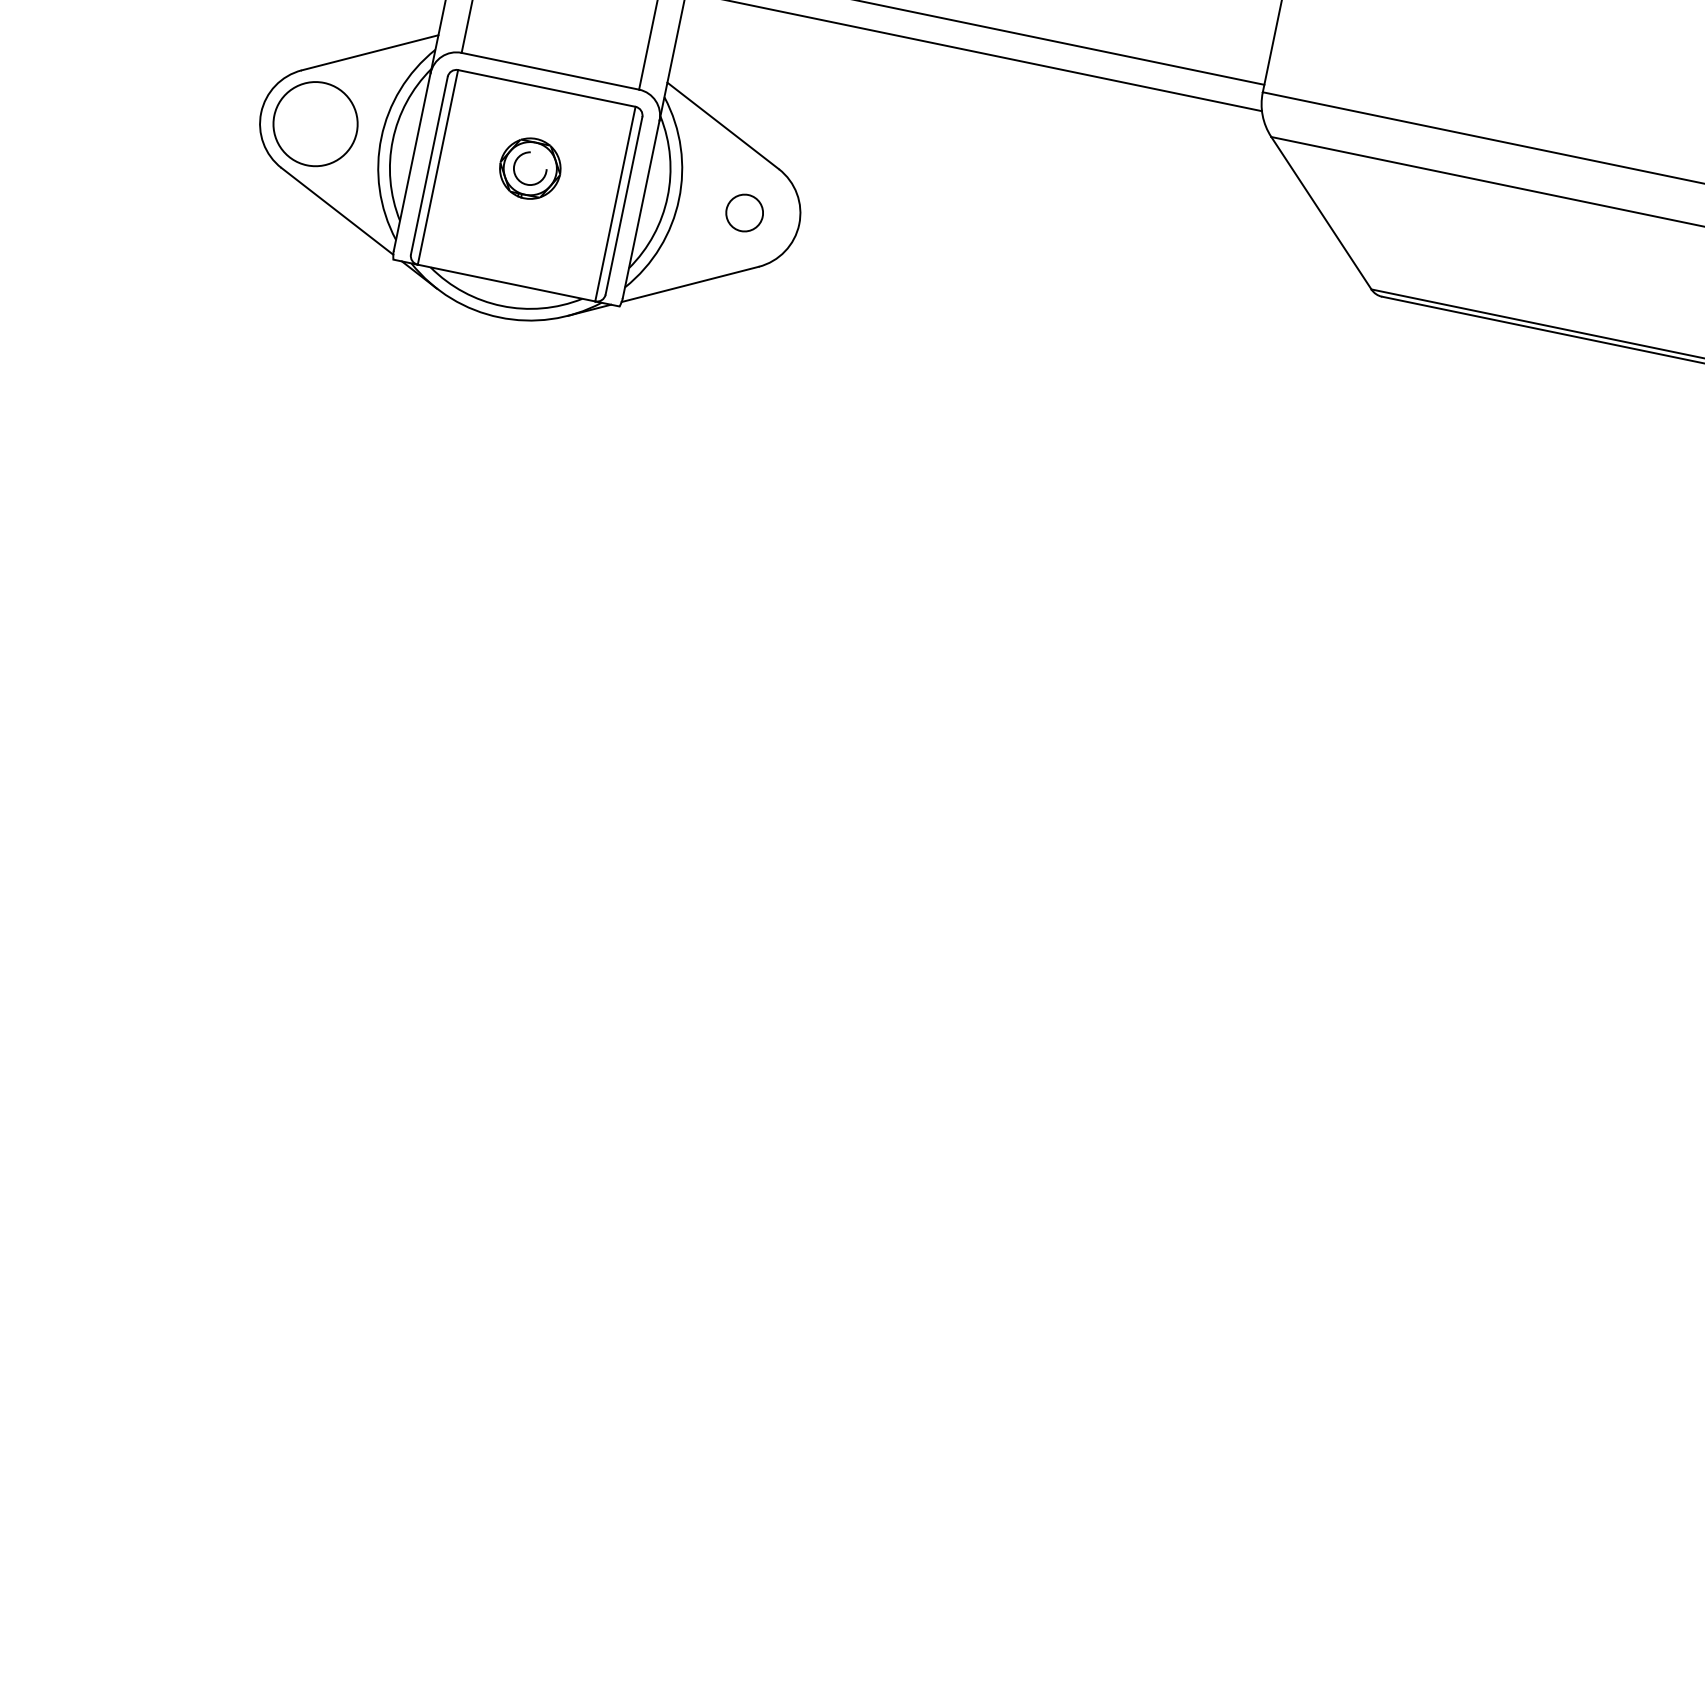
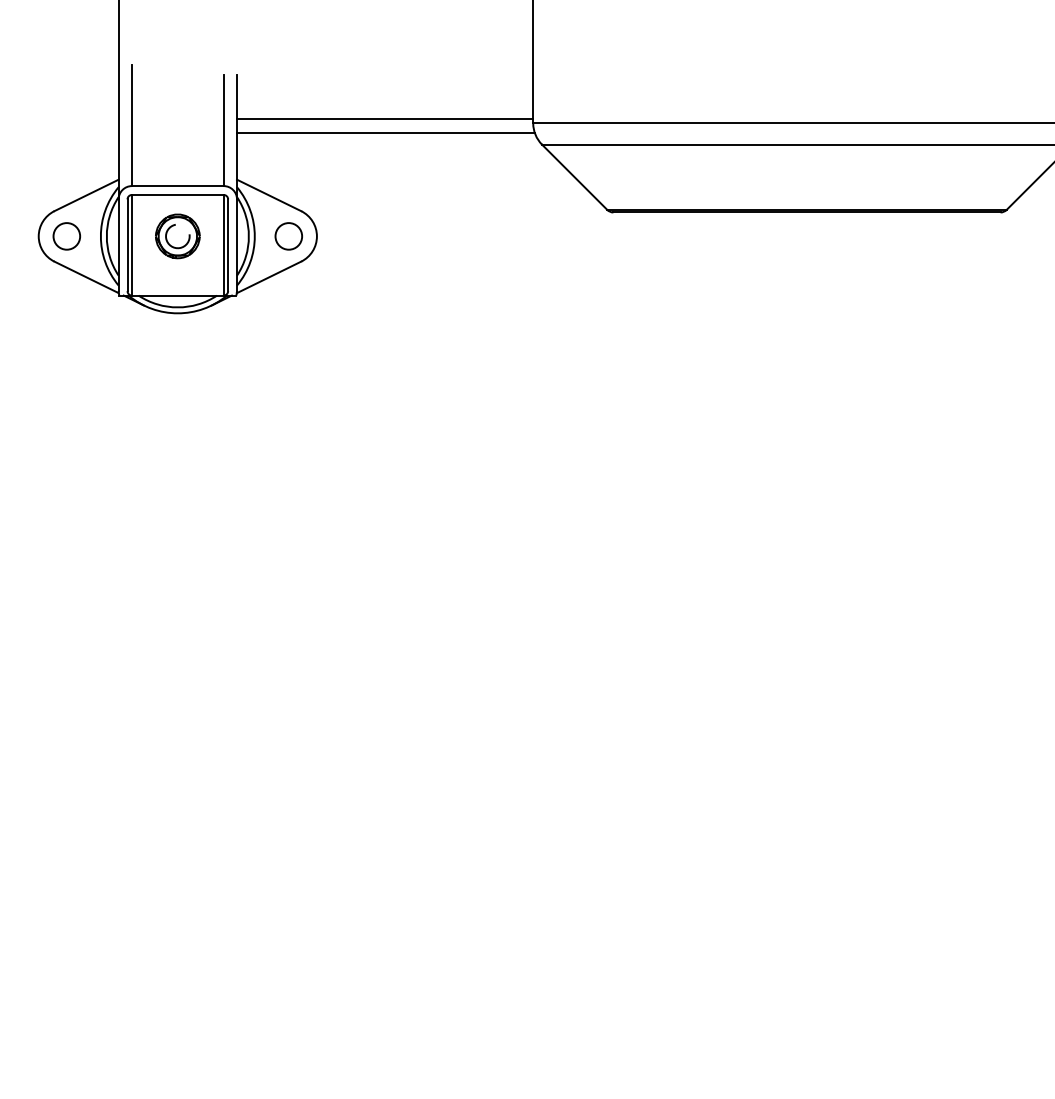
circle: (314, 124) -> (66, 236), size x0.62
part: (529, 168) -> (177, 236), size x1.43
circle: (744, 213) -> (288, 236), size x1.43

